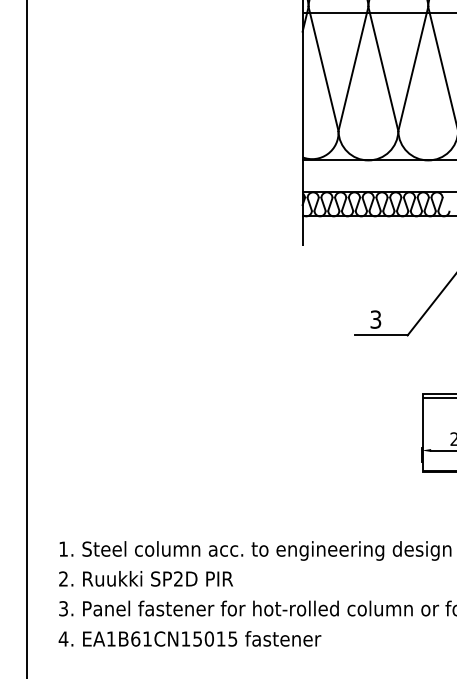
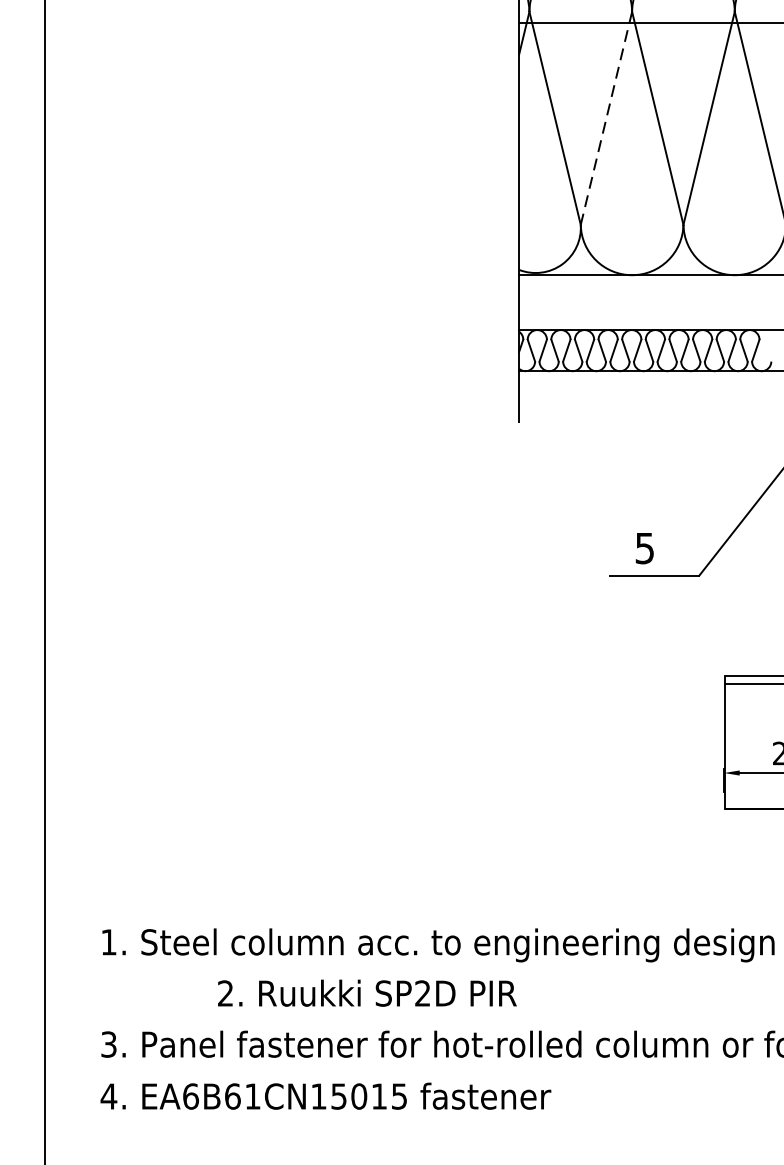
line: (353, 69) -> (606, 119), solid -> dashed
text: (376, 319) -> (645, 548), 3 -> 5
text: (146, 578) -> (367, 992), moved
text: (110, 638) -> (189, 1095), EA1B61CN15015 -> EA6B61CN15015

